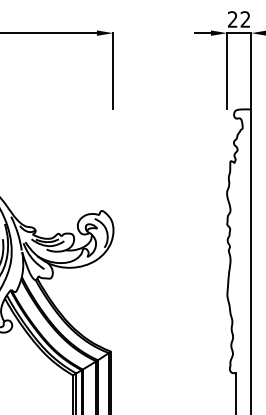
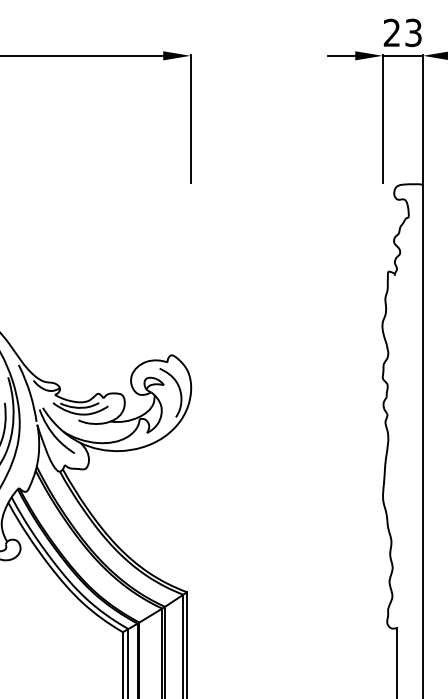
text: (245, 19) -> (413, 32), 22 -> 23

